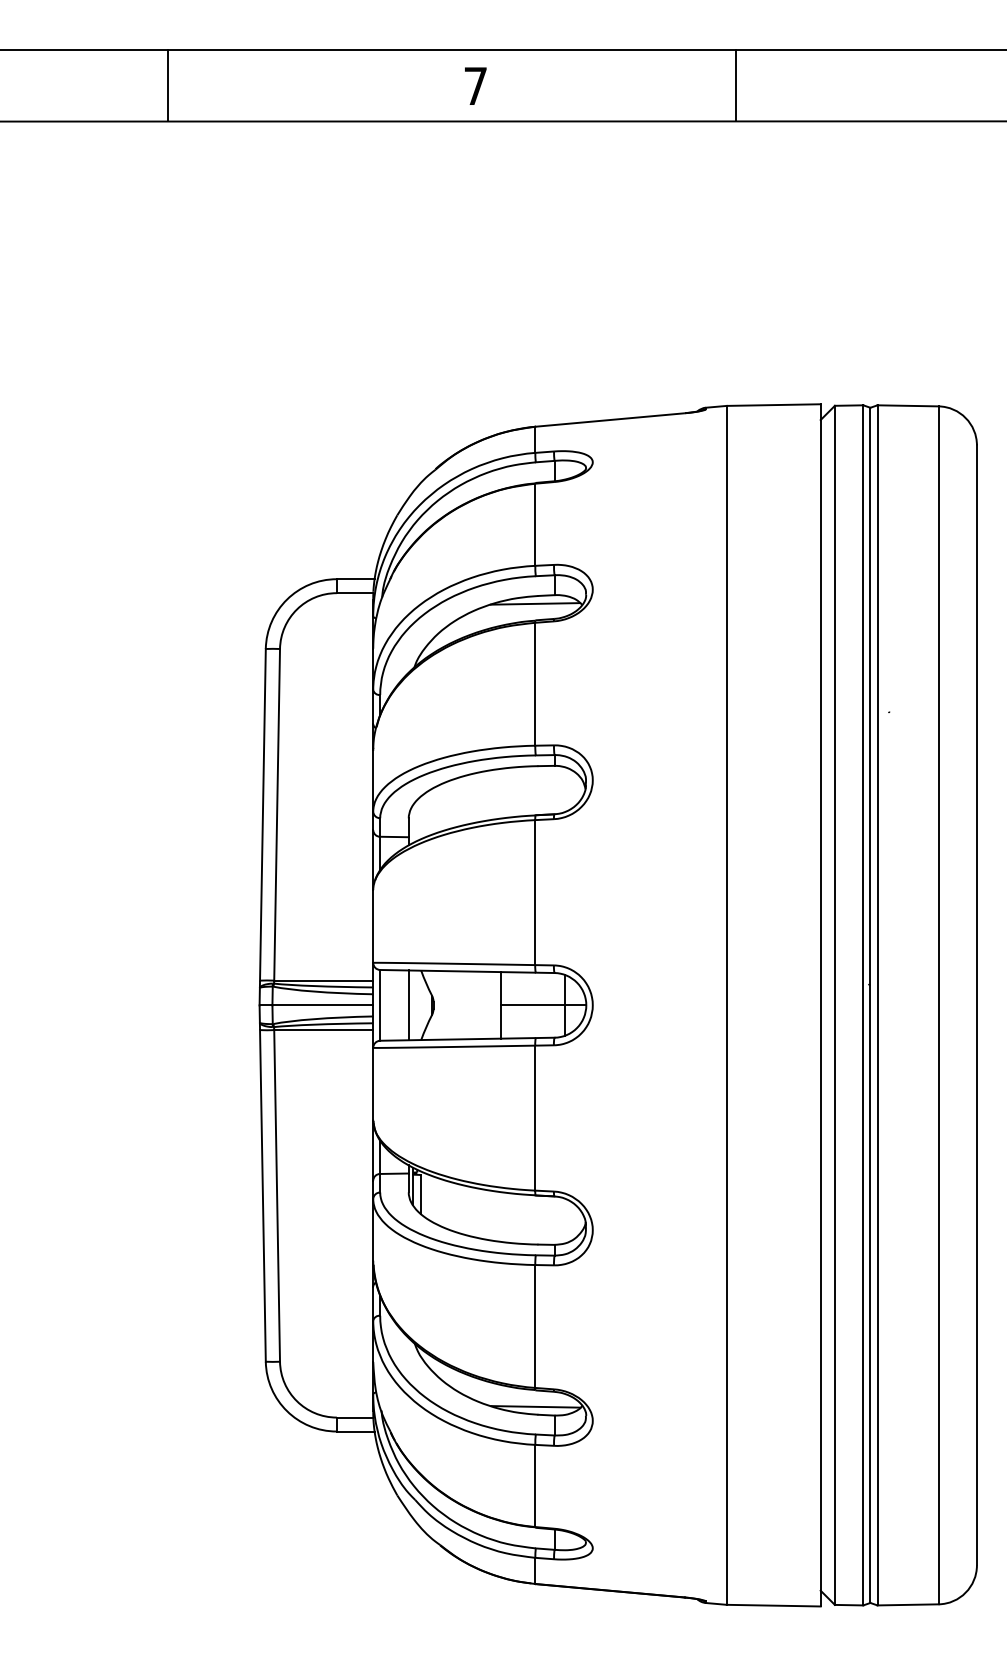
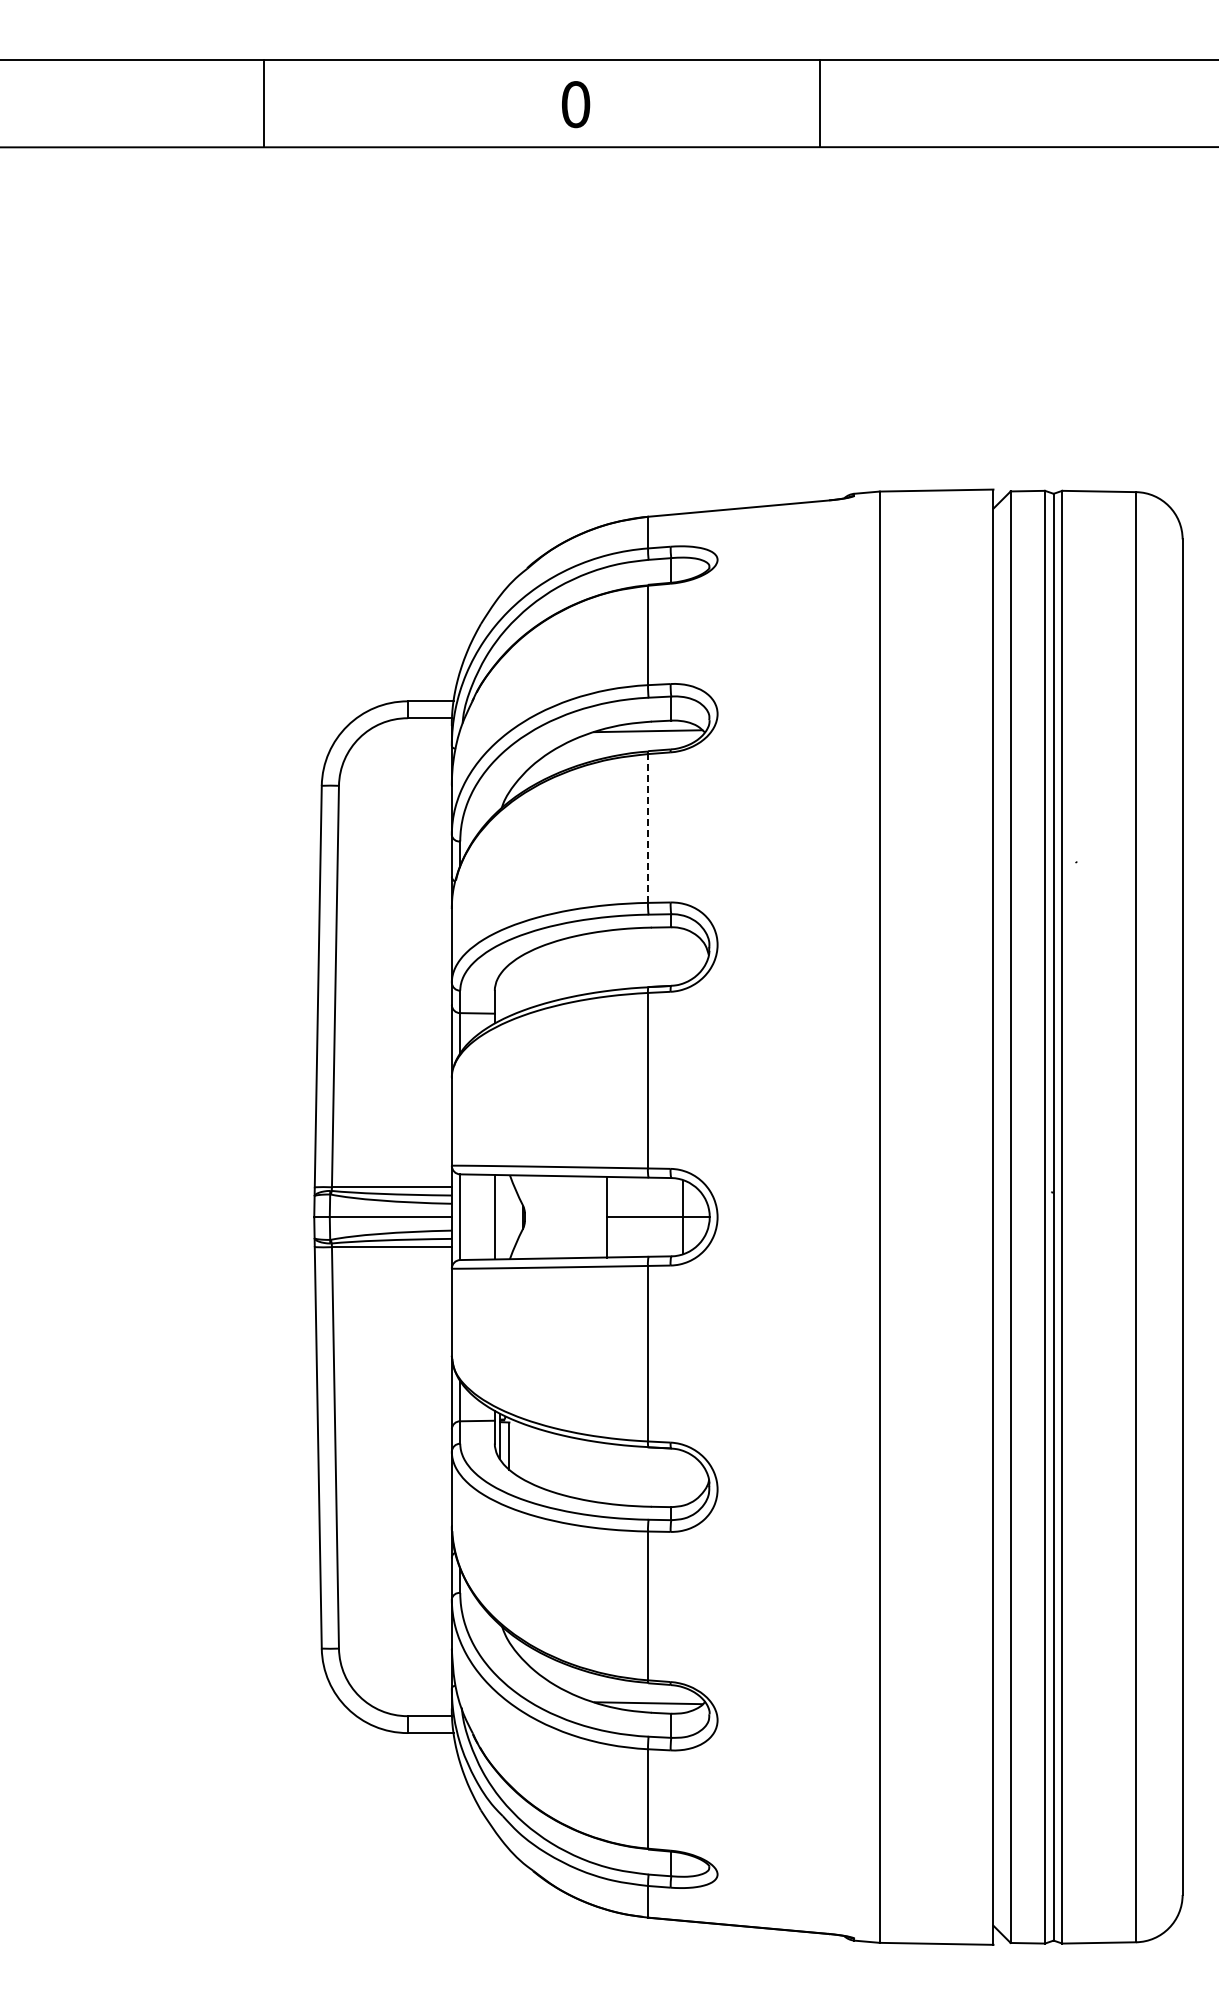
line: (168, 85) -> (263, 103), moved
line: (736, 85) -> (820, 103), moved
text: (476, 86) -> (576, 104), 7 -> 0
line: (535, 684) -> (648, 828), solid -> dashed

